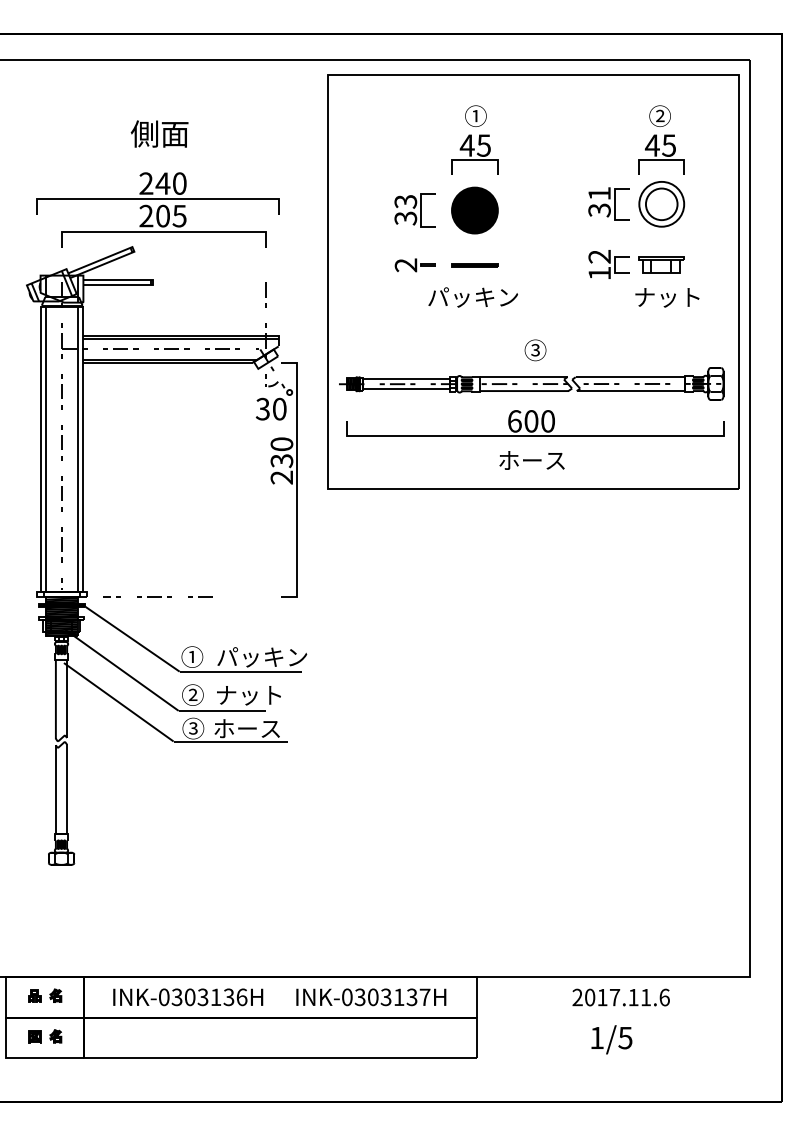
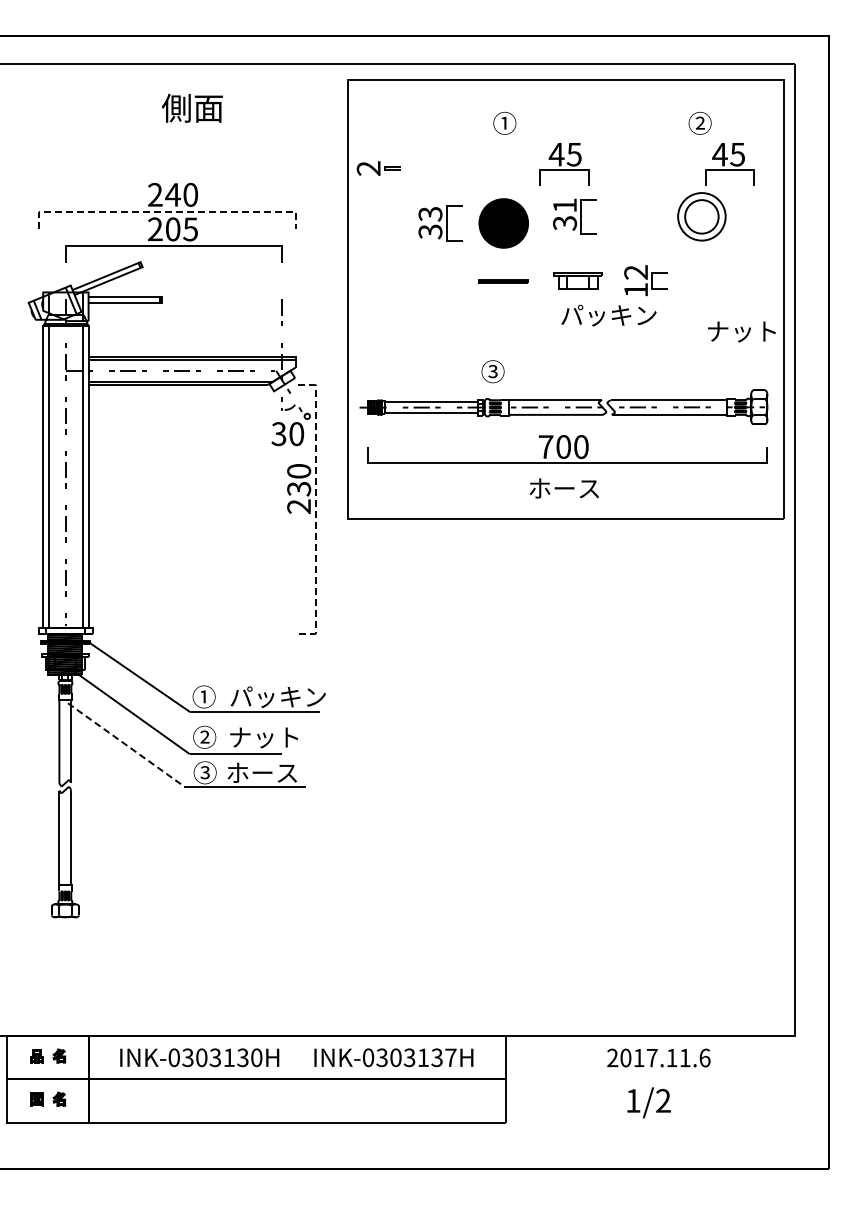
text: (159, 133) -> (192, 107), moved
part: (474, 154) -> (564, 164), moved
part: (661, 154) -> (729, 164), moved
line: (157, 199) -> (167, 211), solid -> dashed
part: (608, 204) -> (574, 216), moved
part: (660, 264) -> (577, 280), moved
part: (415, 265) -> (378, 168), moved
text: (472, 297) -> (608, 315), moved
text: (667, 297) -> (741, 331), moved
text: (535, 350) -> (492, 371), moved
text: (514, 421) -> (545, 447), 600 -> 700
line: (297, 480) -> (315, 509), solid -> dashed
line: (157, 597) -> (167, 633), removed
line: (119, 702) -> (126, 745), solid -> dashed
text: (241, 997) -> (256, 1057), INK-0303136H -> INK-0303130H
text: (625, 1037) -> (663, 1100), 1/5 -> 1/2

